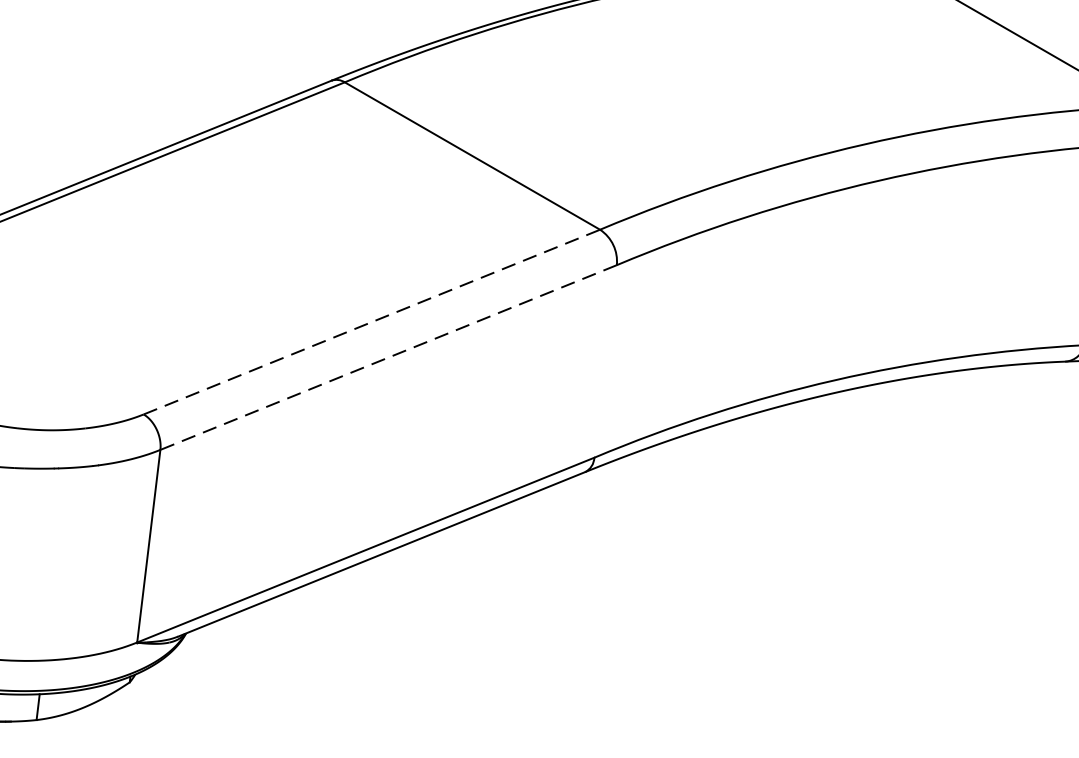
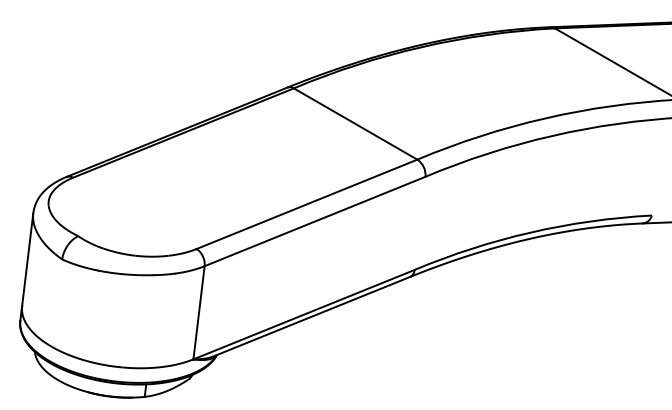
line: (372, 322) -> (307, 204), dashed -> solid
line: (387, 357) -> (314, 221), dashed -> solid

